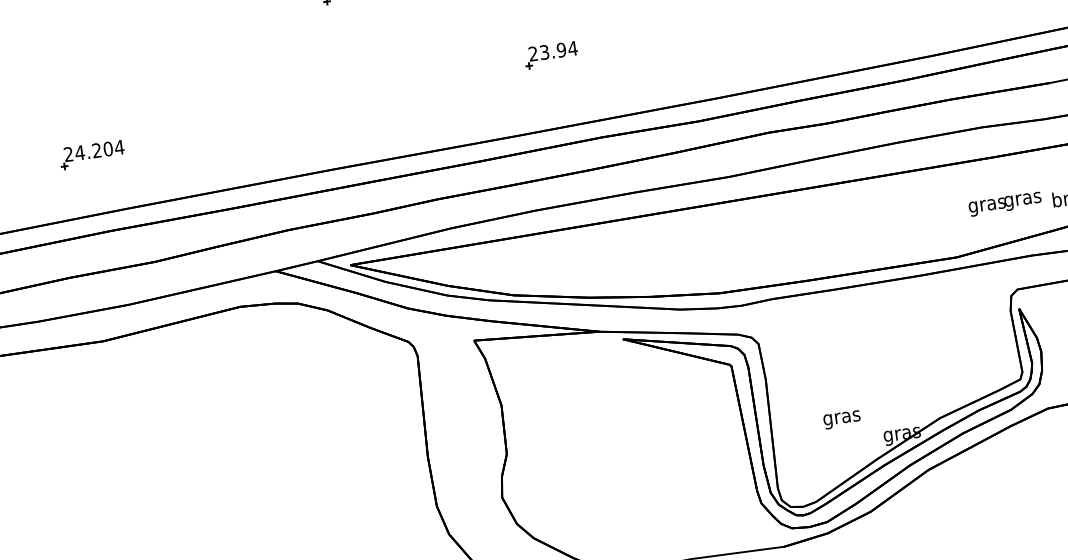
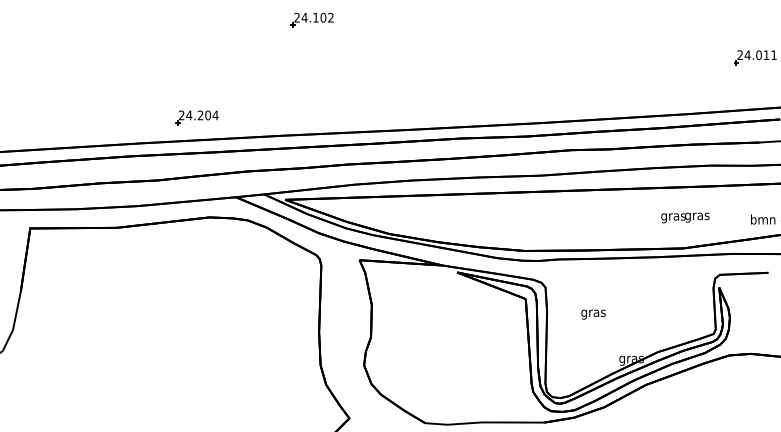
part: (551, 54) -> (435, 79), removed
part: (91, 154) -> (196, 117), moved
text: (1005, 203) -> (685, 217), moved
text: (842, 419) -> (593, 314), moved

